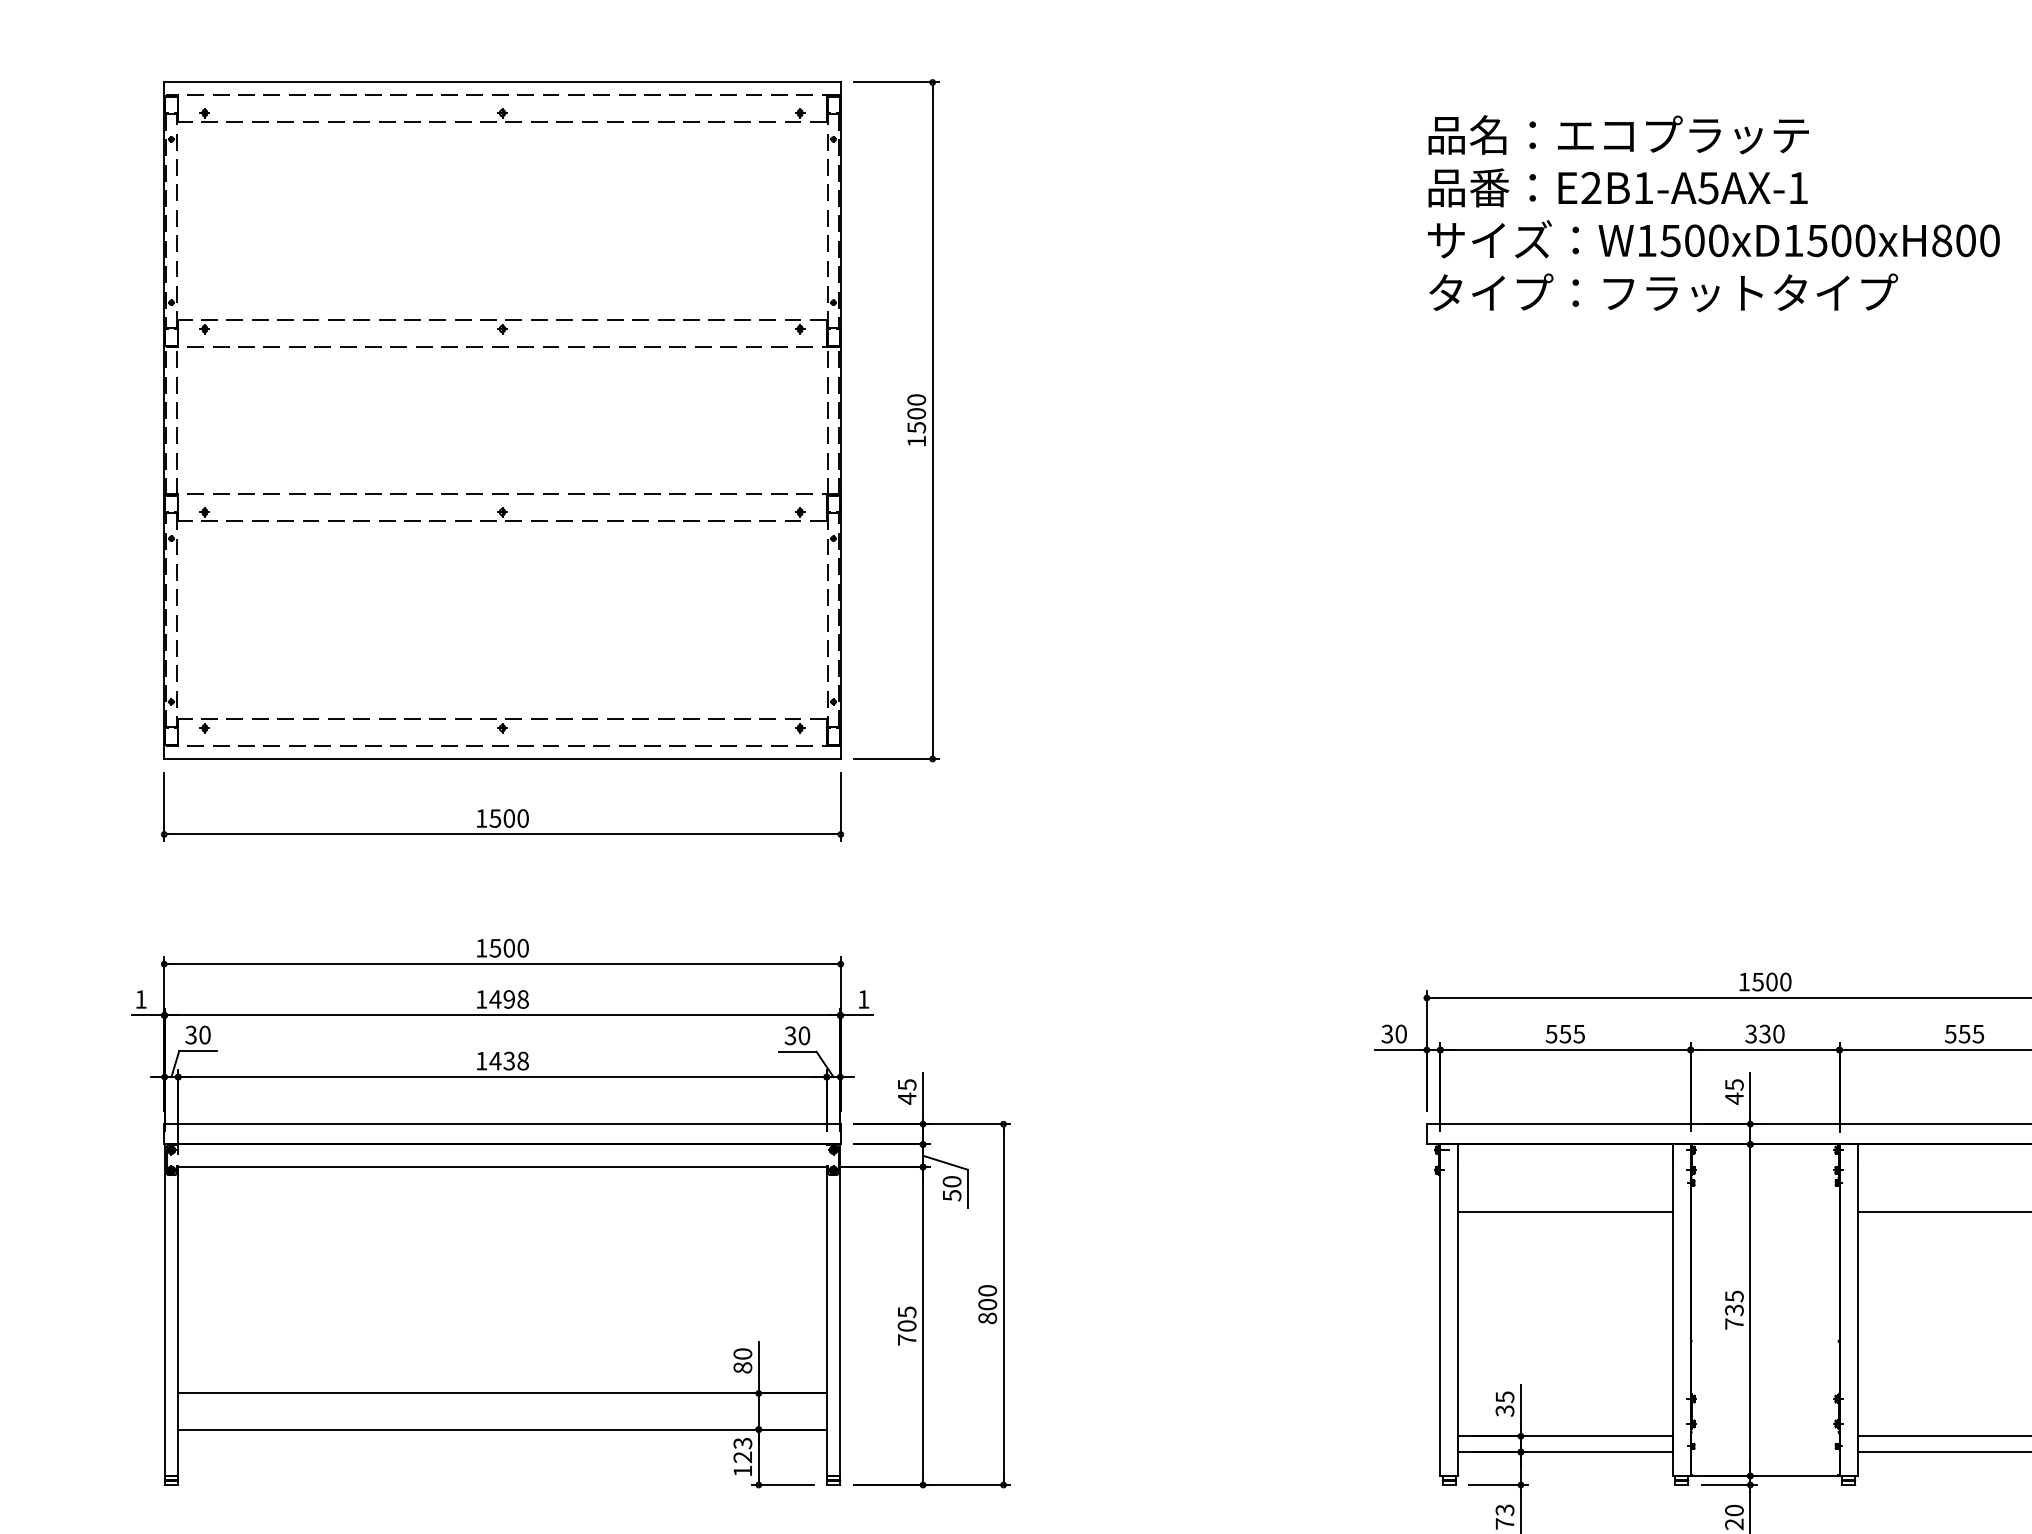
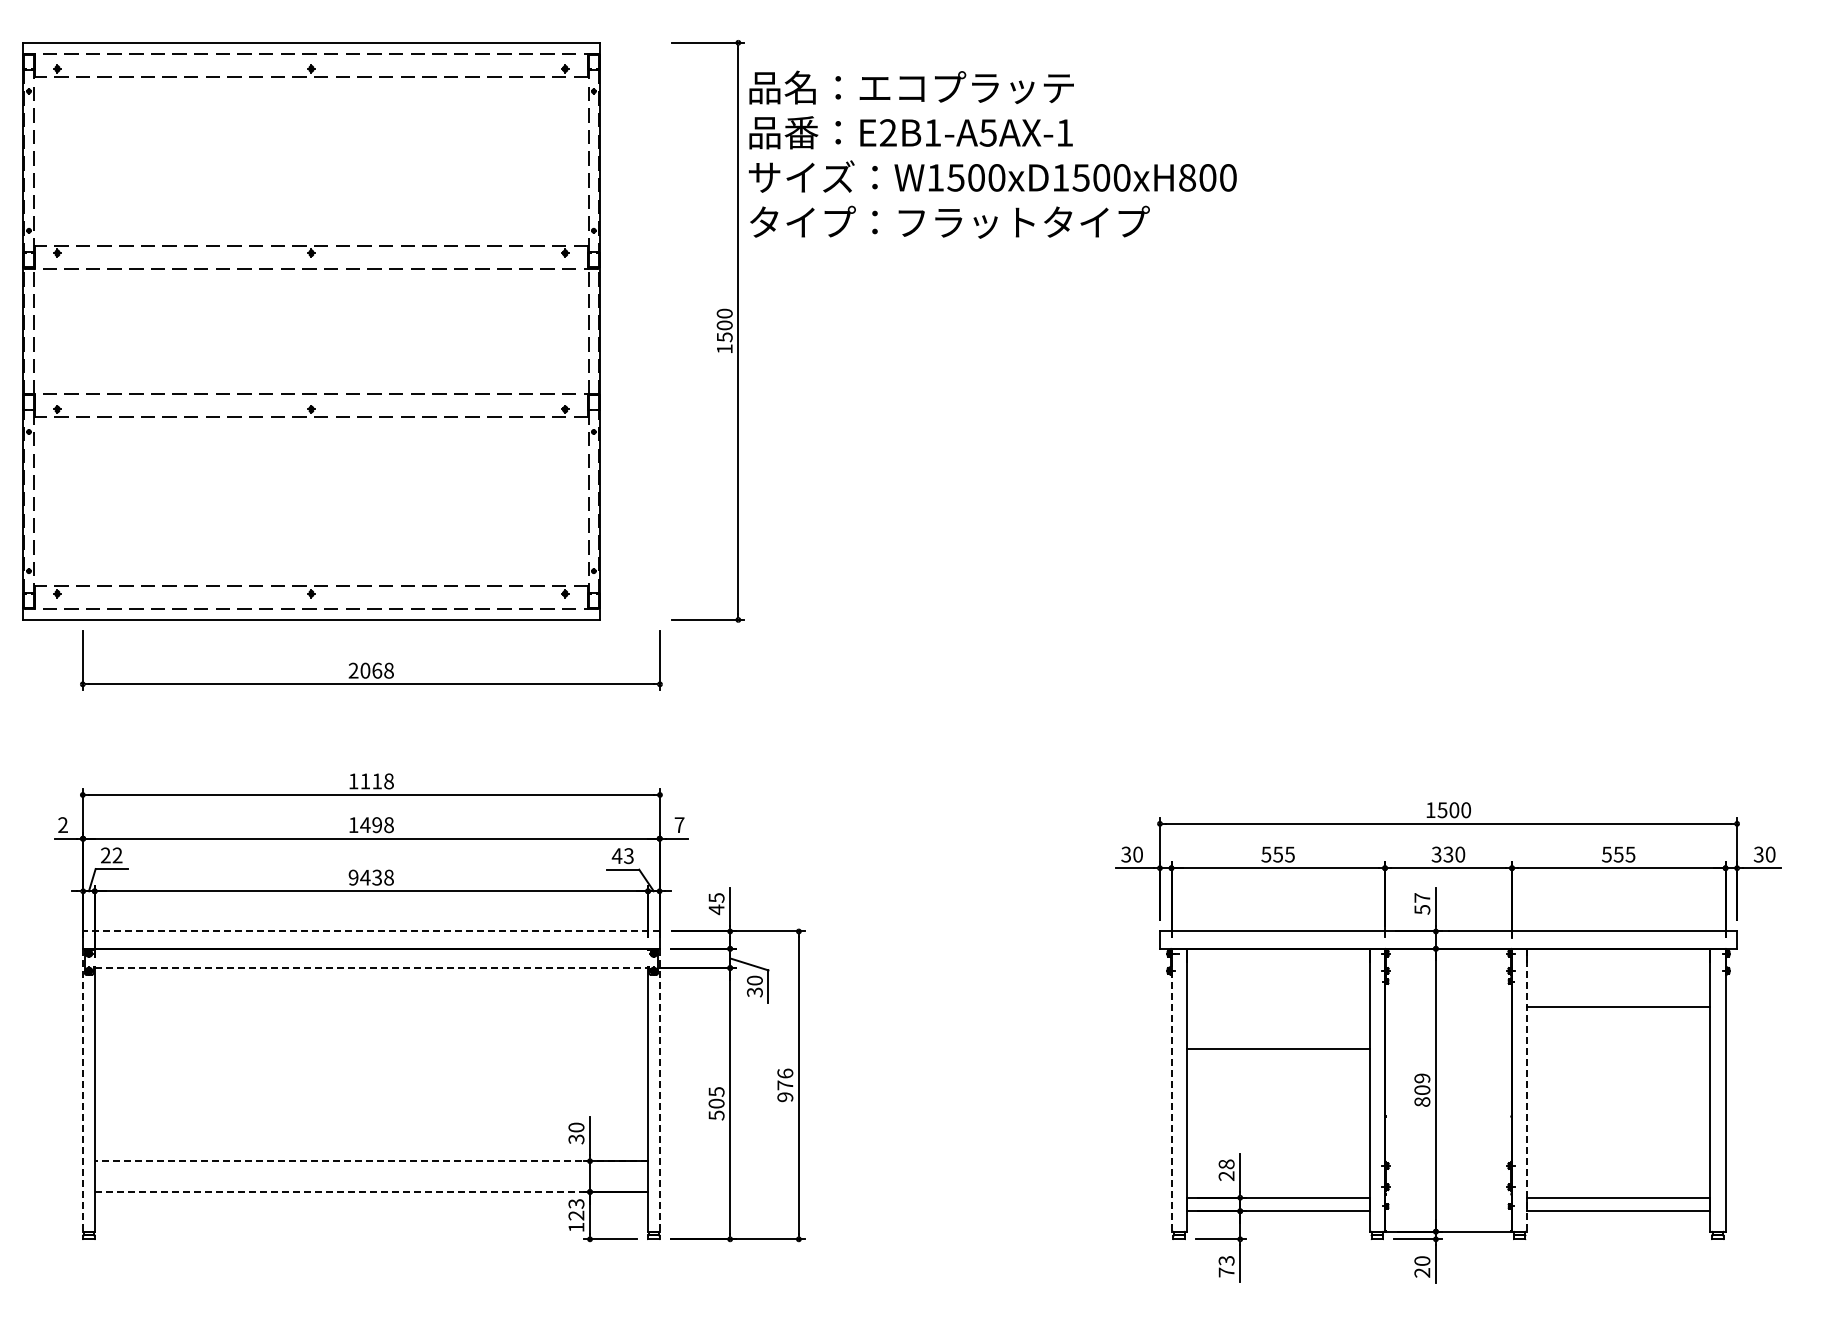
text: (1713, 213) -> (992, 154), moved
part: (502, 420) -> (311, 331), moved
text: (501, 818) -> (370, 670), 1500 -> 2068
text: (508, 948) -> (376, 781), 1500 -> 1118
text: (140, 998) -> (62, 824), 1 -> 2
text: (863, 998) -> (679, 824), 1 -> 7
text: (197, 1035) -> (111, 855), 30 -> 22
text: (796, 1036) -> (622, 856), 30 -> 43
text: (481, 1060) -> (353, 877), 1438 -> 9438
text: (1734, 1092) -> (1422, 904), 45 -> 57
line: (502, 1124) -> (371, 931), solid -> dashed
line: (502, 1167) -> (371, 968), solid -> dashed
text: (951, 1194) -> (754, 991), 50 -> 30
line: (1564, 1212) -> (1277, 1048), moved
text: (987, 1304) -> (785, 1085), 800 -> 976
text: (1734, 1309) -> (1422, 1089), 735 -> 809
line: (165, 1310) -> (83, 1090), solid -> dashed
line: (840, 1310) -> (659, 1090), solid -> dashed
line: (1440, 1310) -> (1171, 1090), solid -> dashed
line: (1857, 1310) -> (1527, 1090), solid -> dashed
text: (907, 1339) -> (716, 1115), 705 -> 505
text: (742, 1368) -> (576, 1139), 80 -> 30
line: (502, 1393) -> (371, 1161), solid -> dashed
text: (1504, 1404) -> (1226, 1170), 35 -> 28
line: (502, 1428) -> (371, 1191), solid -> dashed

